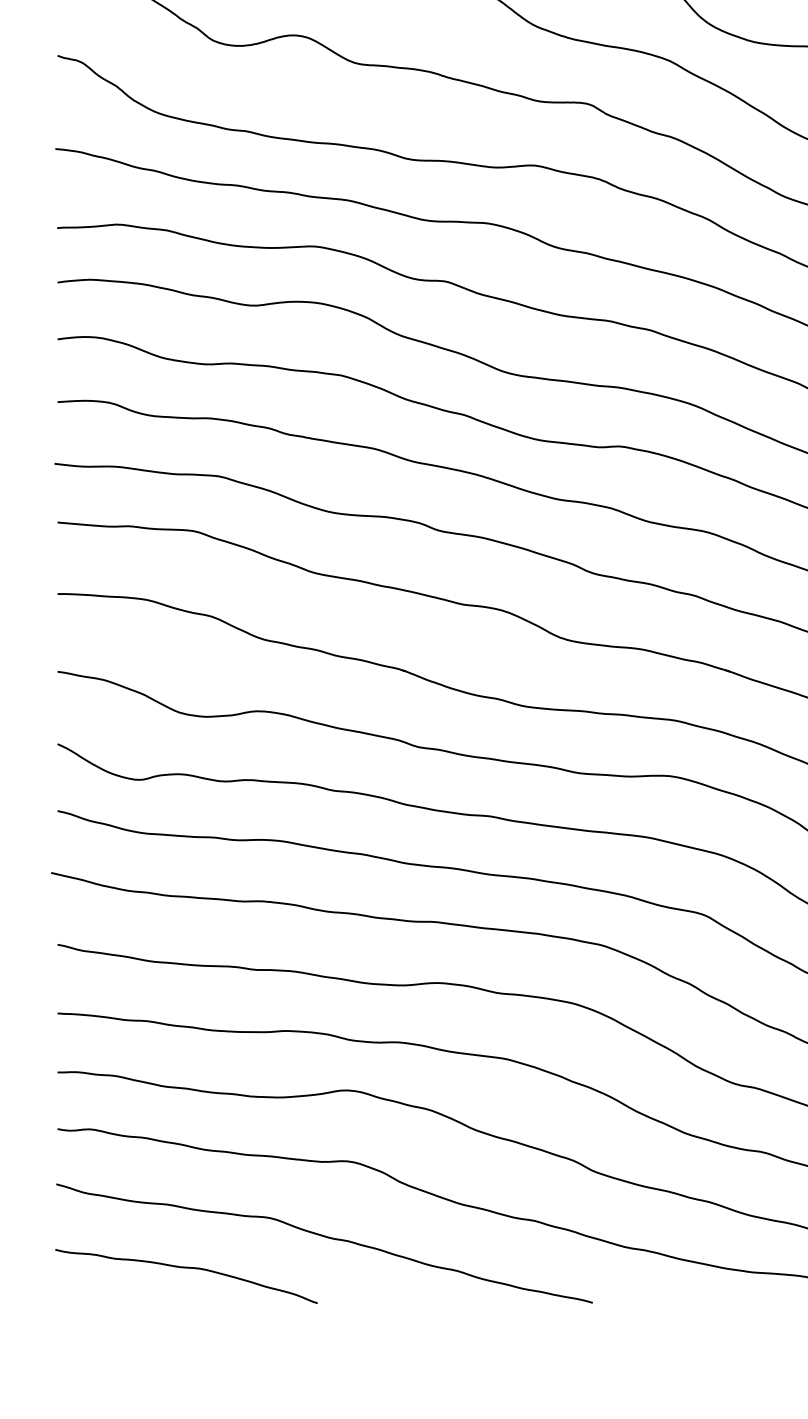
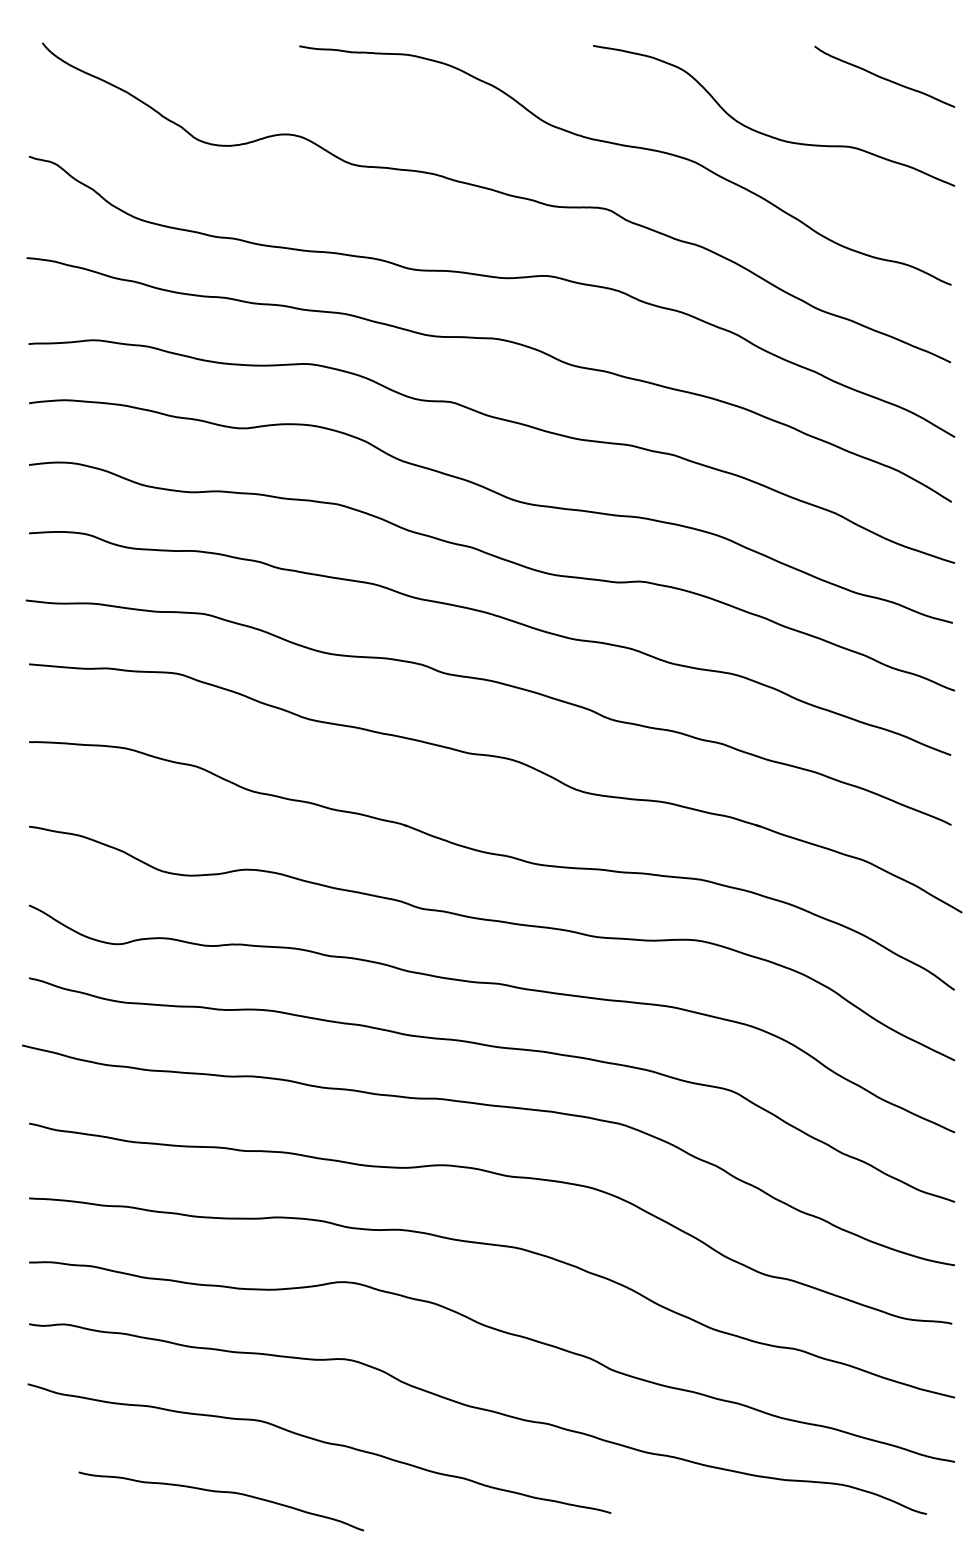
curve: (185, 1268) -> (220, 1492), moved

